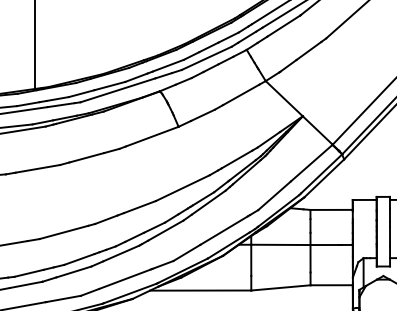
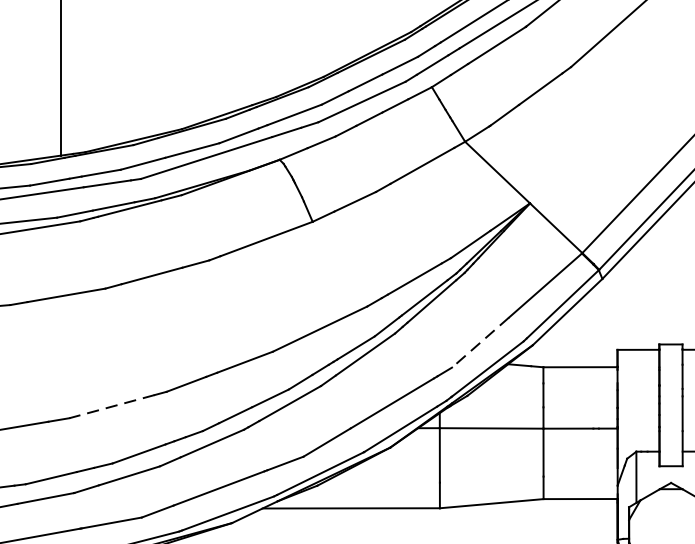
line: (274, 195) -> (480, 341), solid -> dashed
line: (63, 232) -> (111, 406), solid -> dashed

